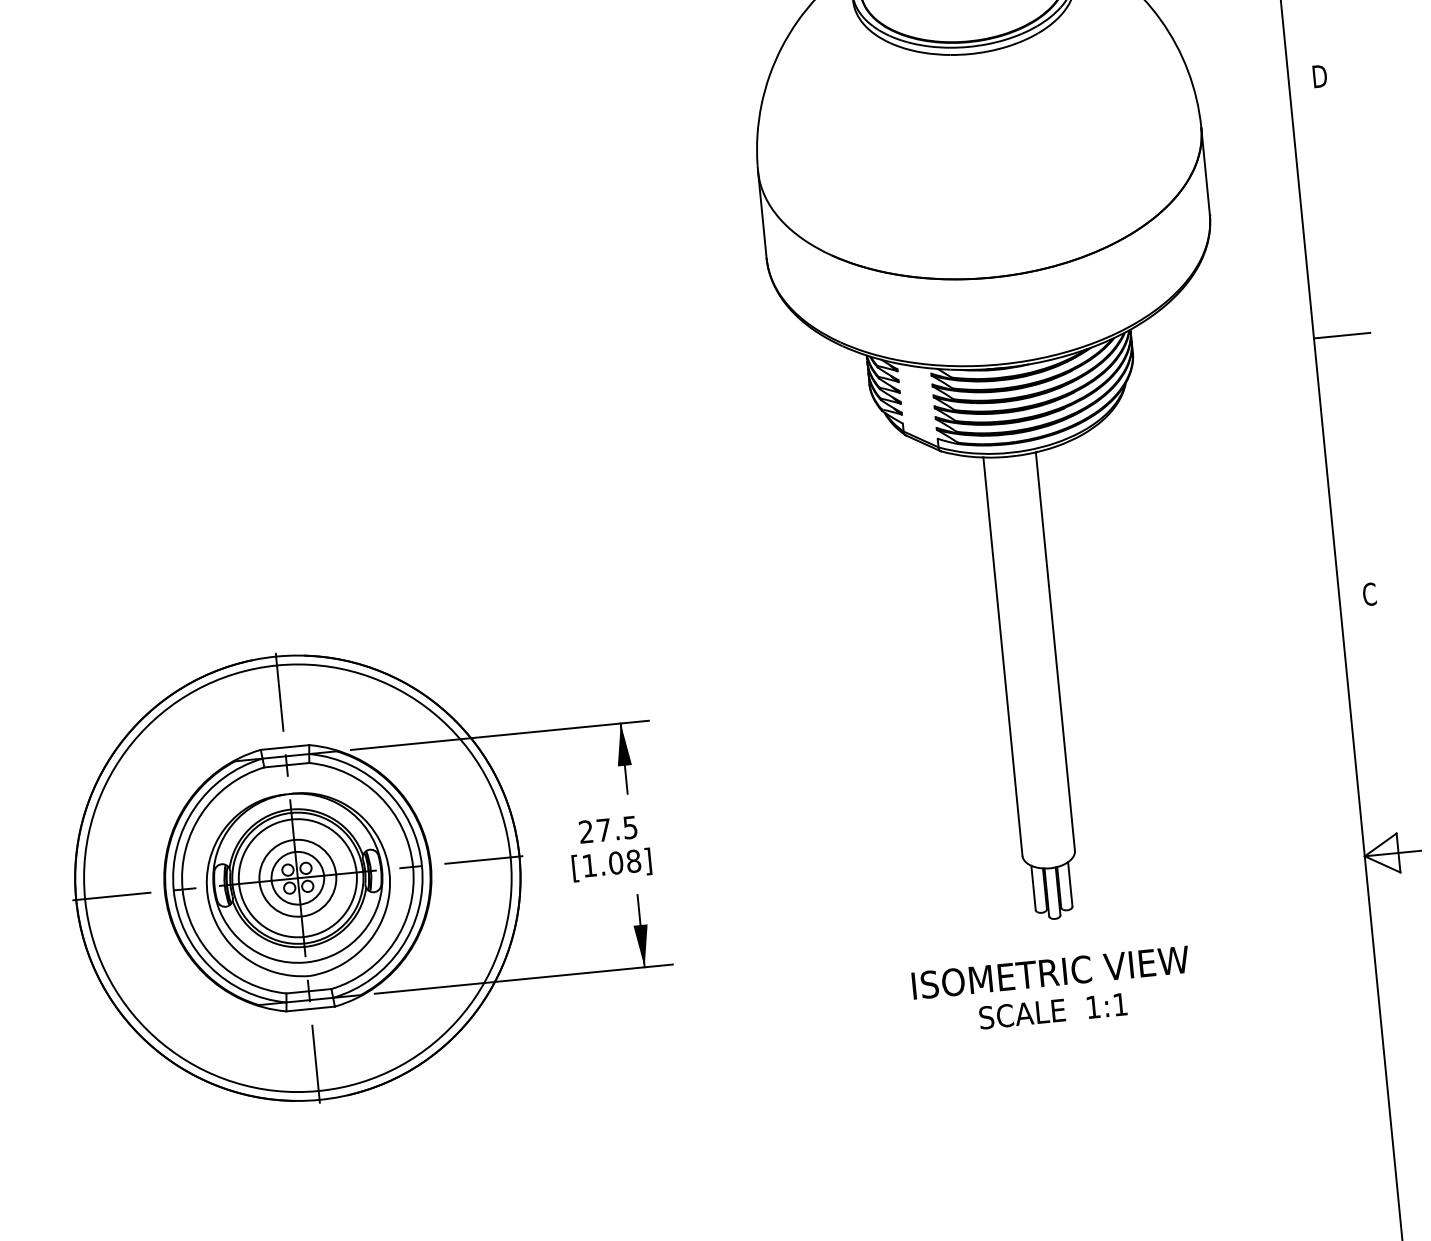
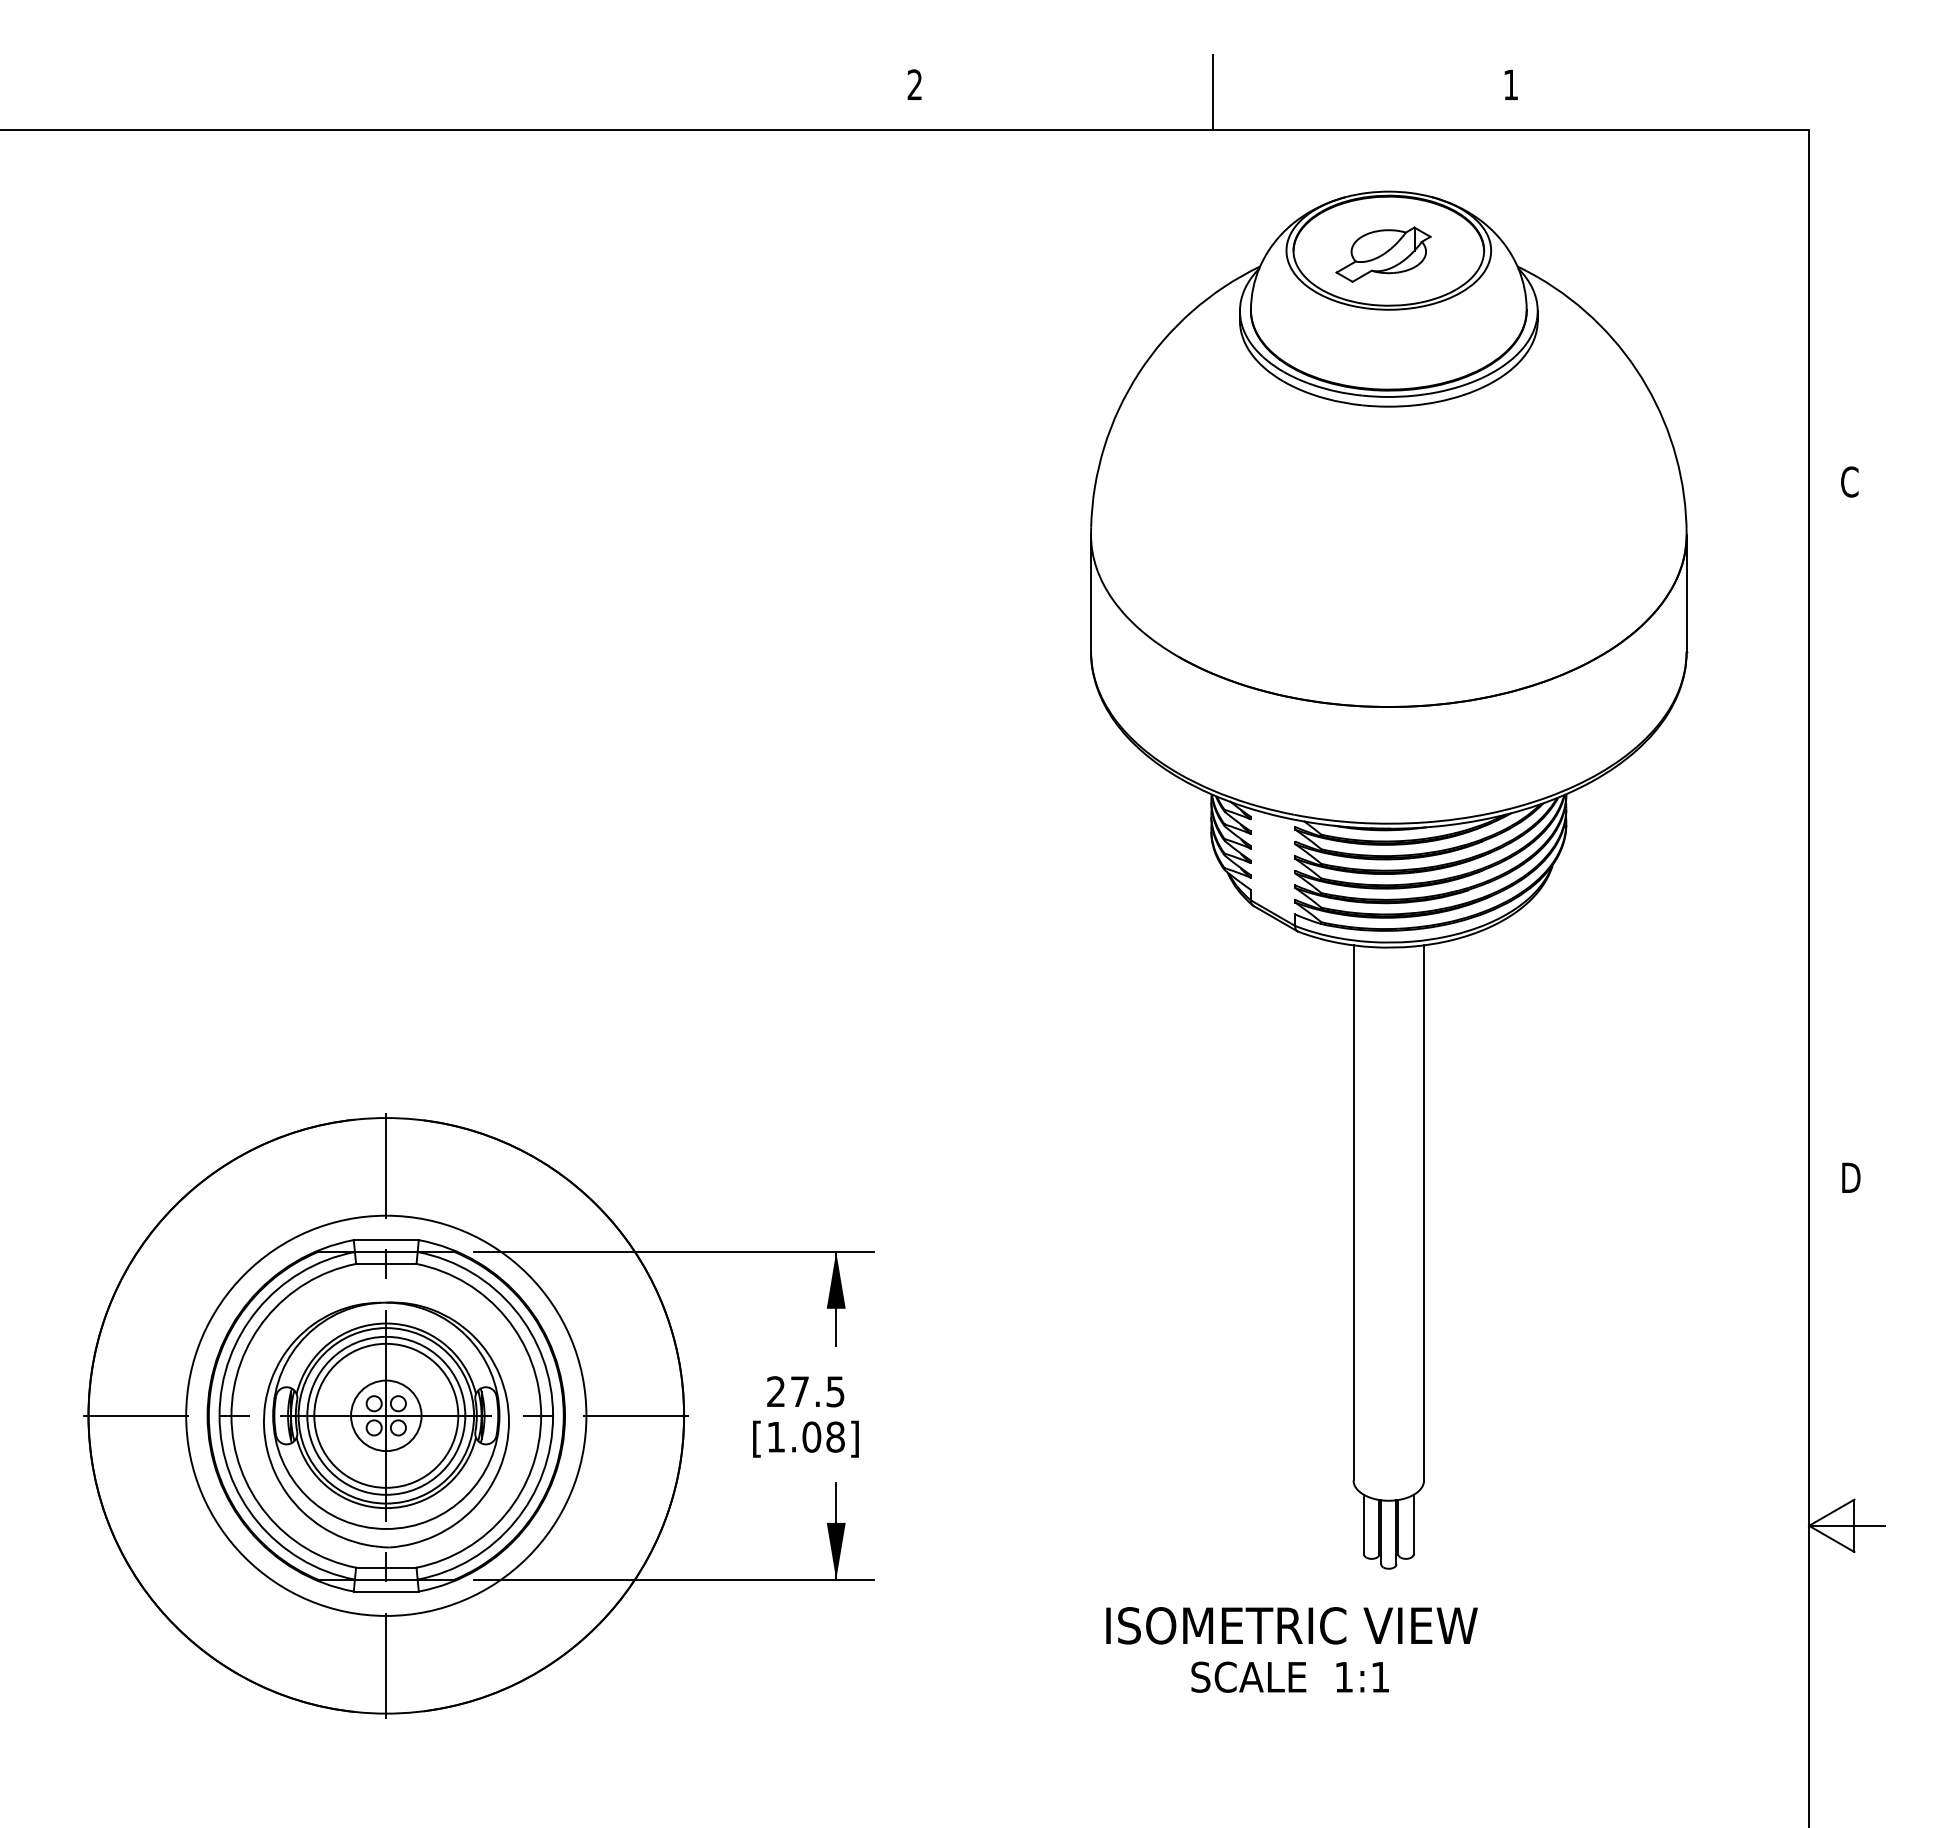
text: (1319, 76) -> (1850, 481), D -> C
line: (1341, 335) -> (1846, 829), removed
text: (1370, 594) -> (1850, 1177), C -> D
circle: (297, 877) -> (386, 1415), size x0.7
circle: (297, 878) -> (385, 1415), size x1.4
text: (1052, 990) -> (1291, 1649), moved

